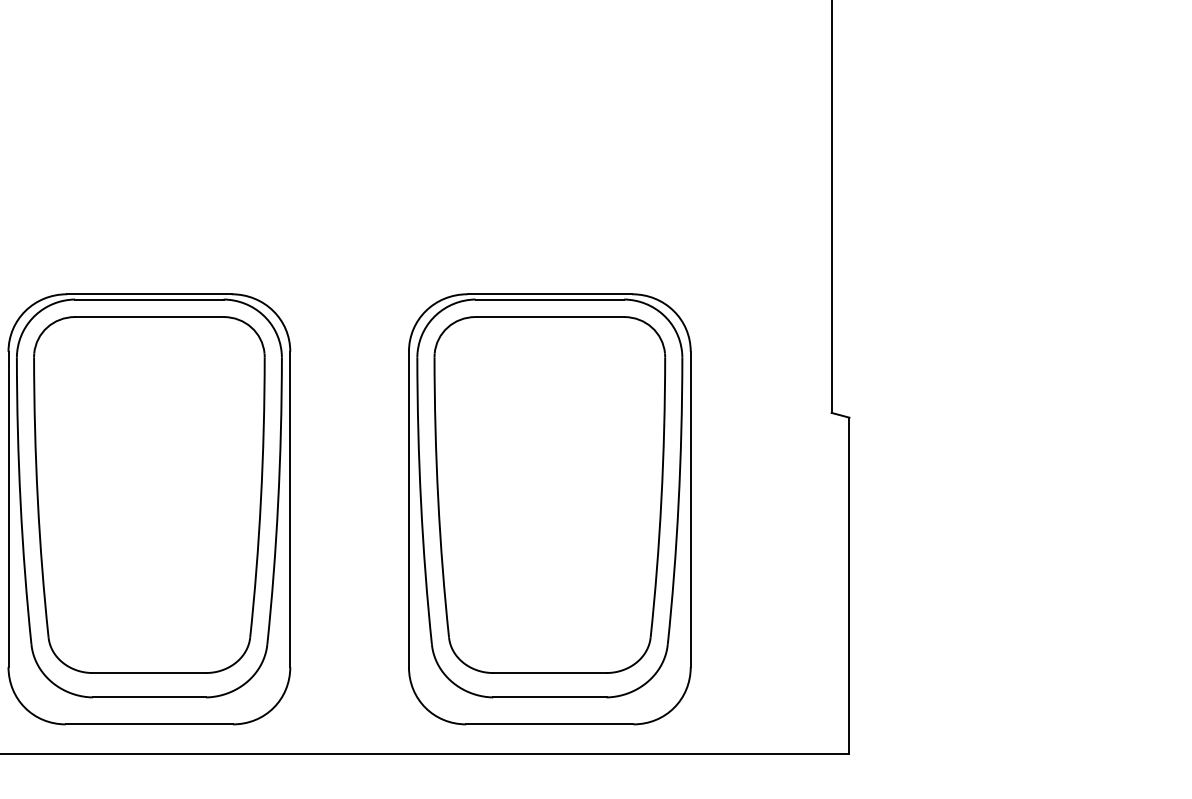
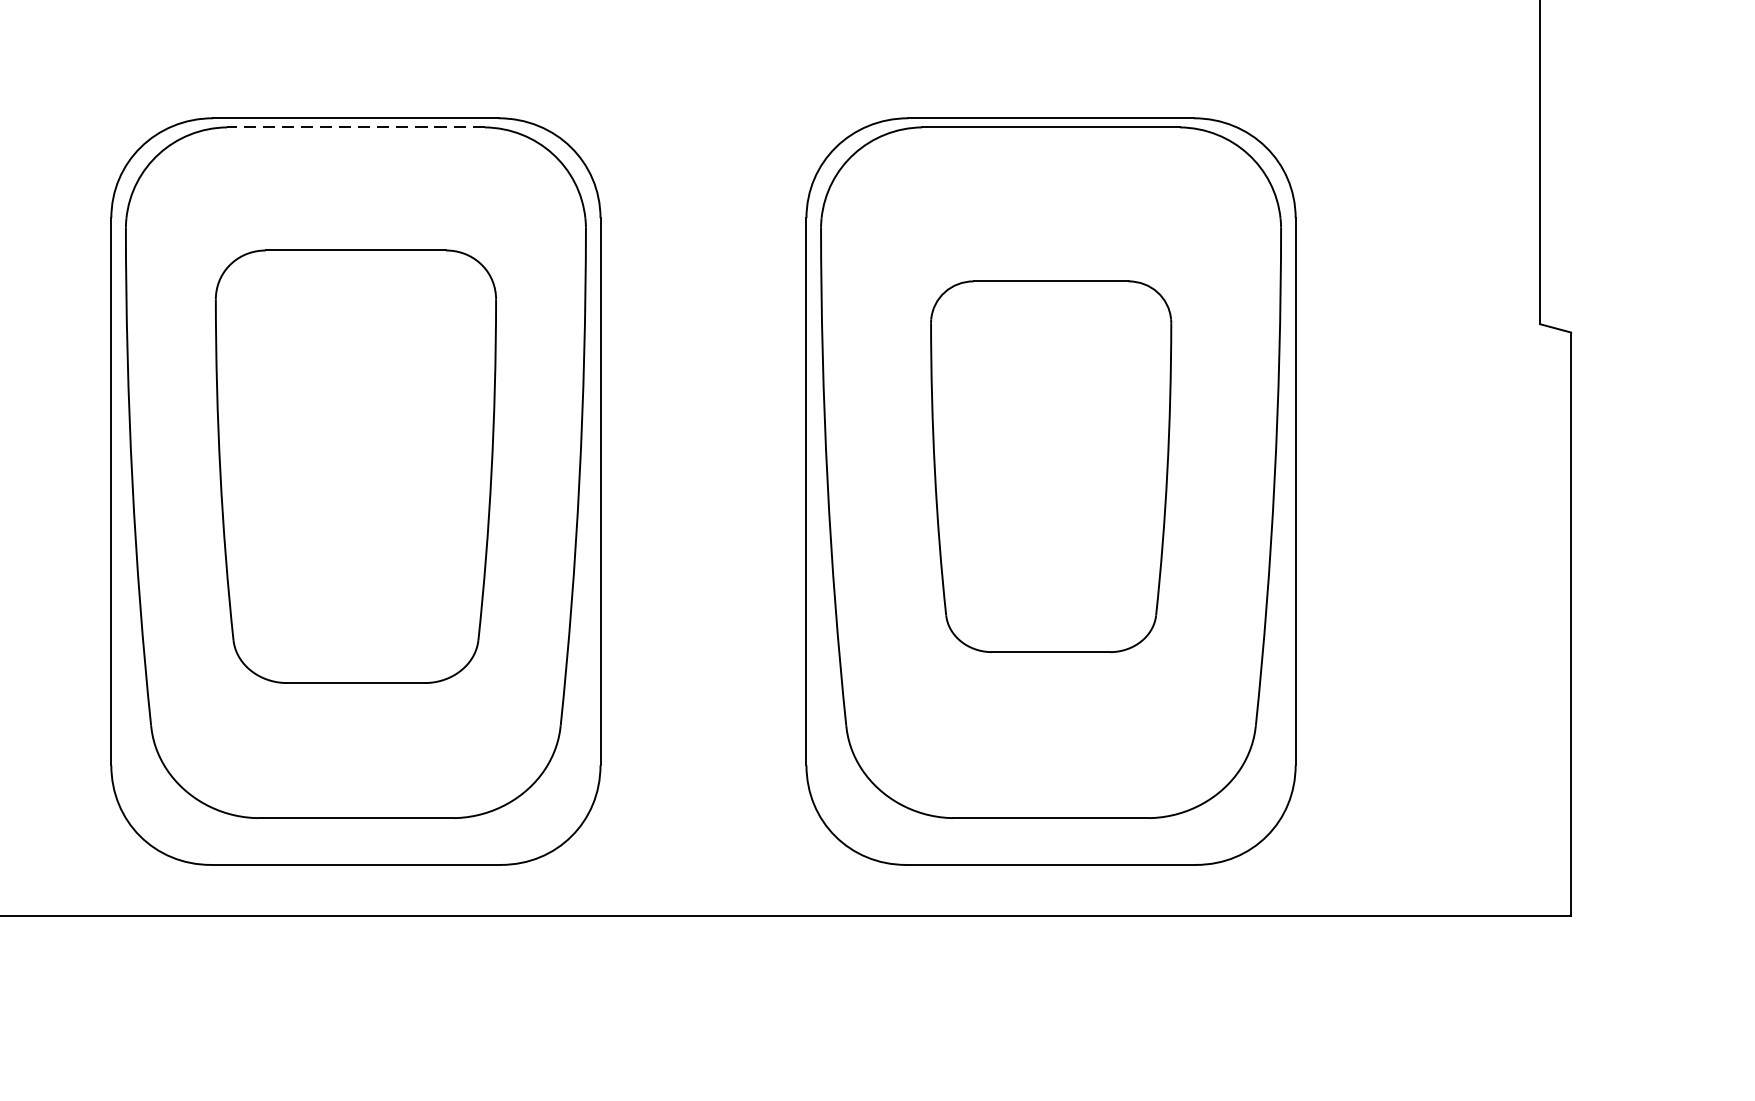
line: (148, 299) -> (354, 127), solid -> dashed
part: (149, 494) -> (356, 465), size x0.7
part: (549, 494) -> (1050, 465), size x0.6

